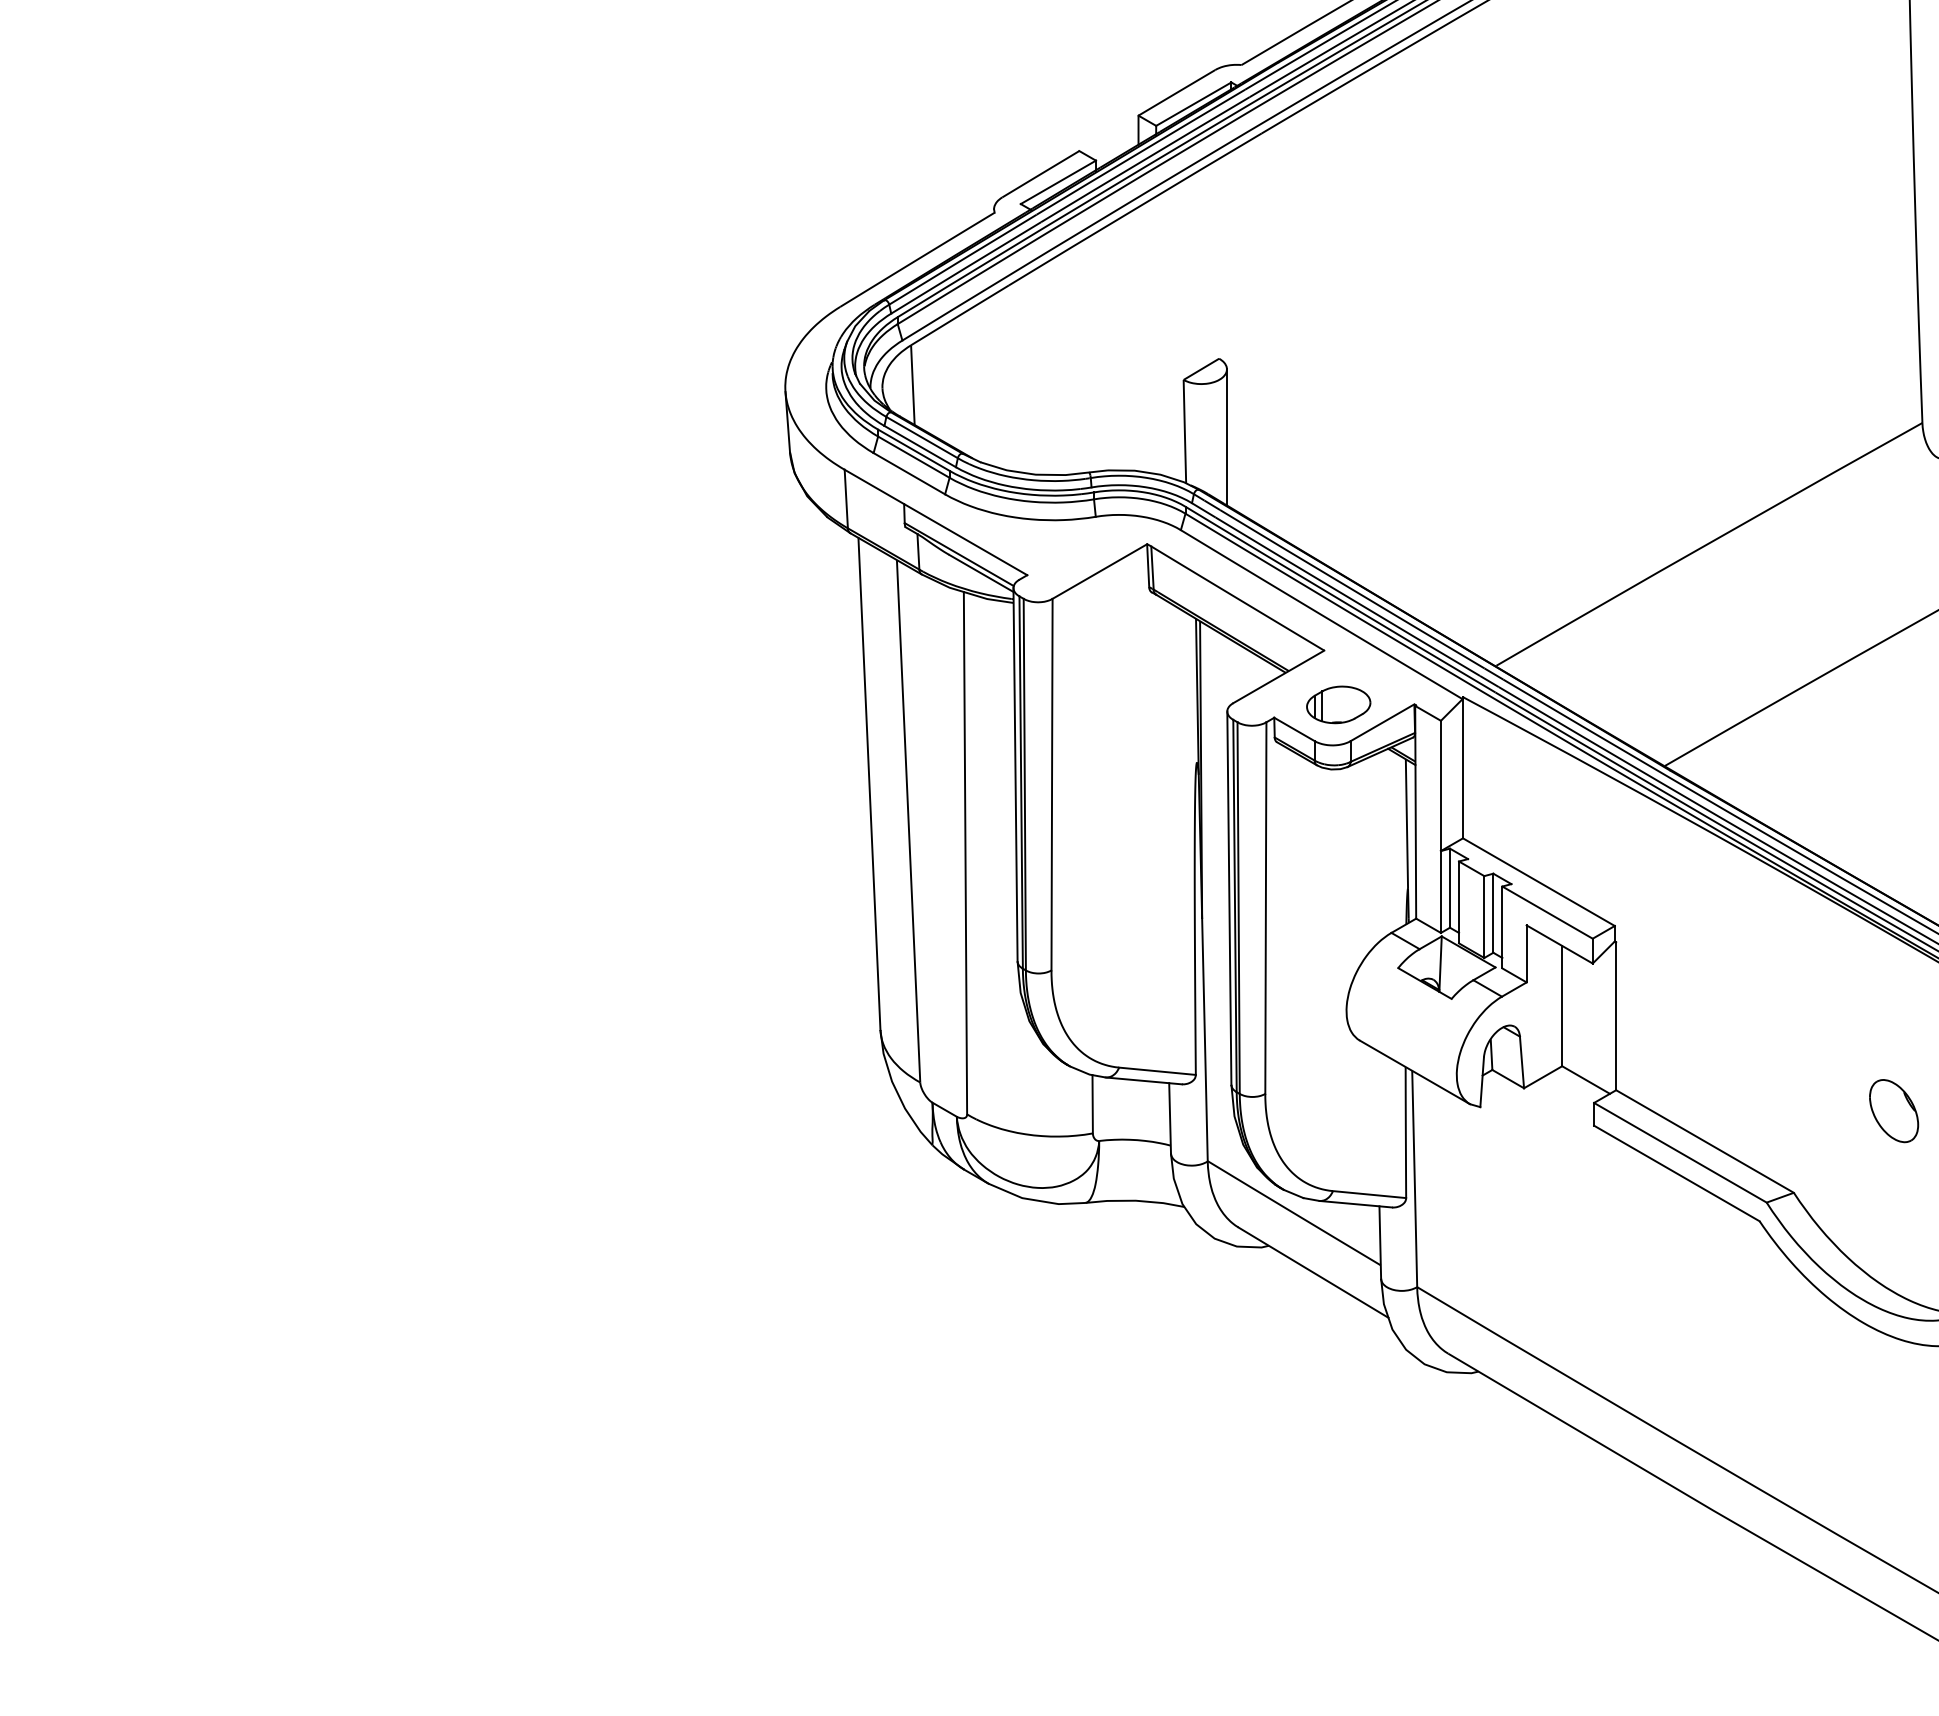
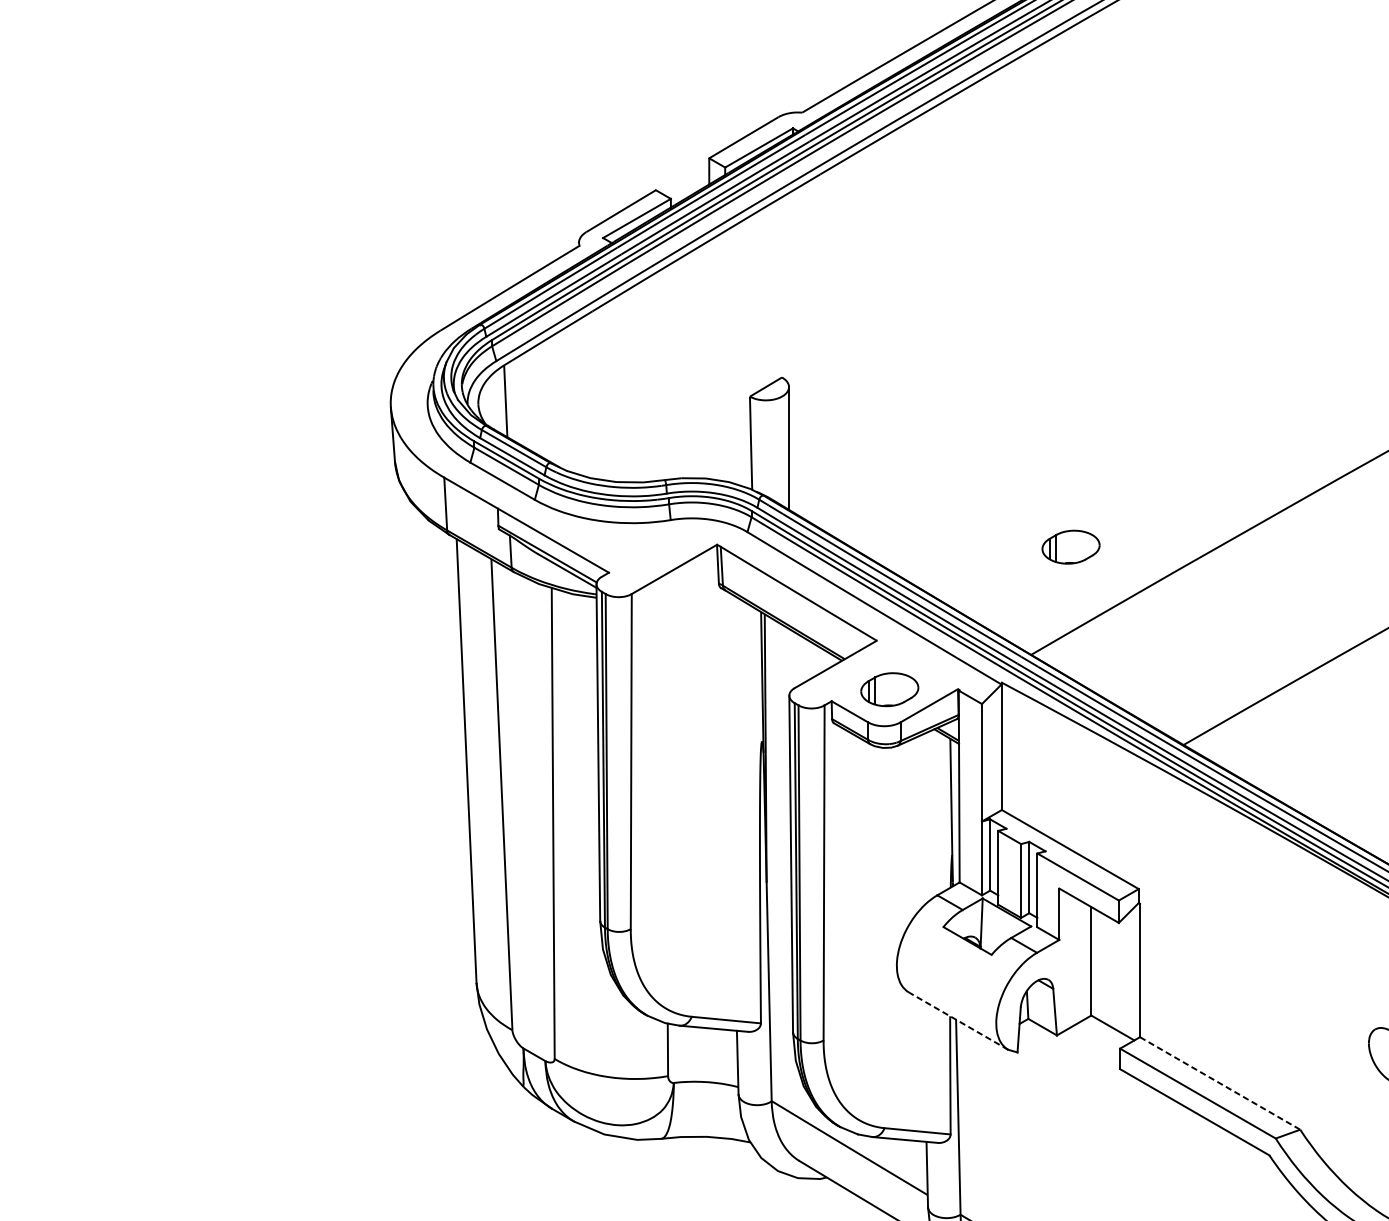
part: (1539, 546) -> (1070, 546), added
line: (1414, 1072) -> (958, 1021), solid -> dashed
line: (1705, 1141) -> (1220, 1083), solid -> dashed

